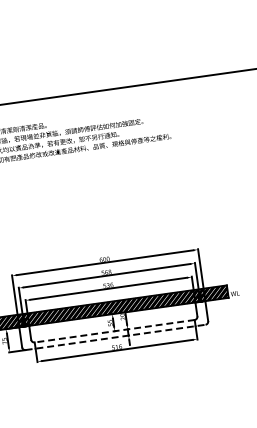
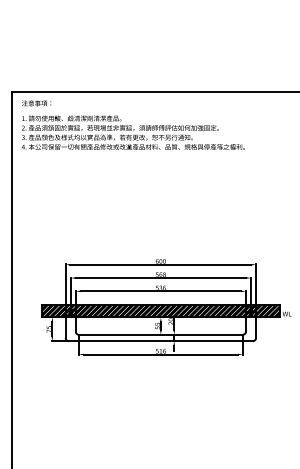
line: (114, 330) -> (160, 334), dashed -> solid
line: (116, 337) -> (161, 341), dashed -> solid

